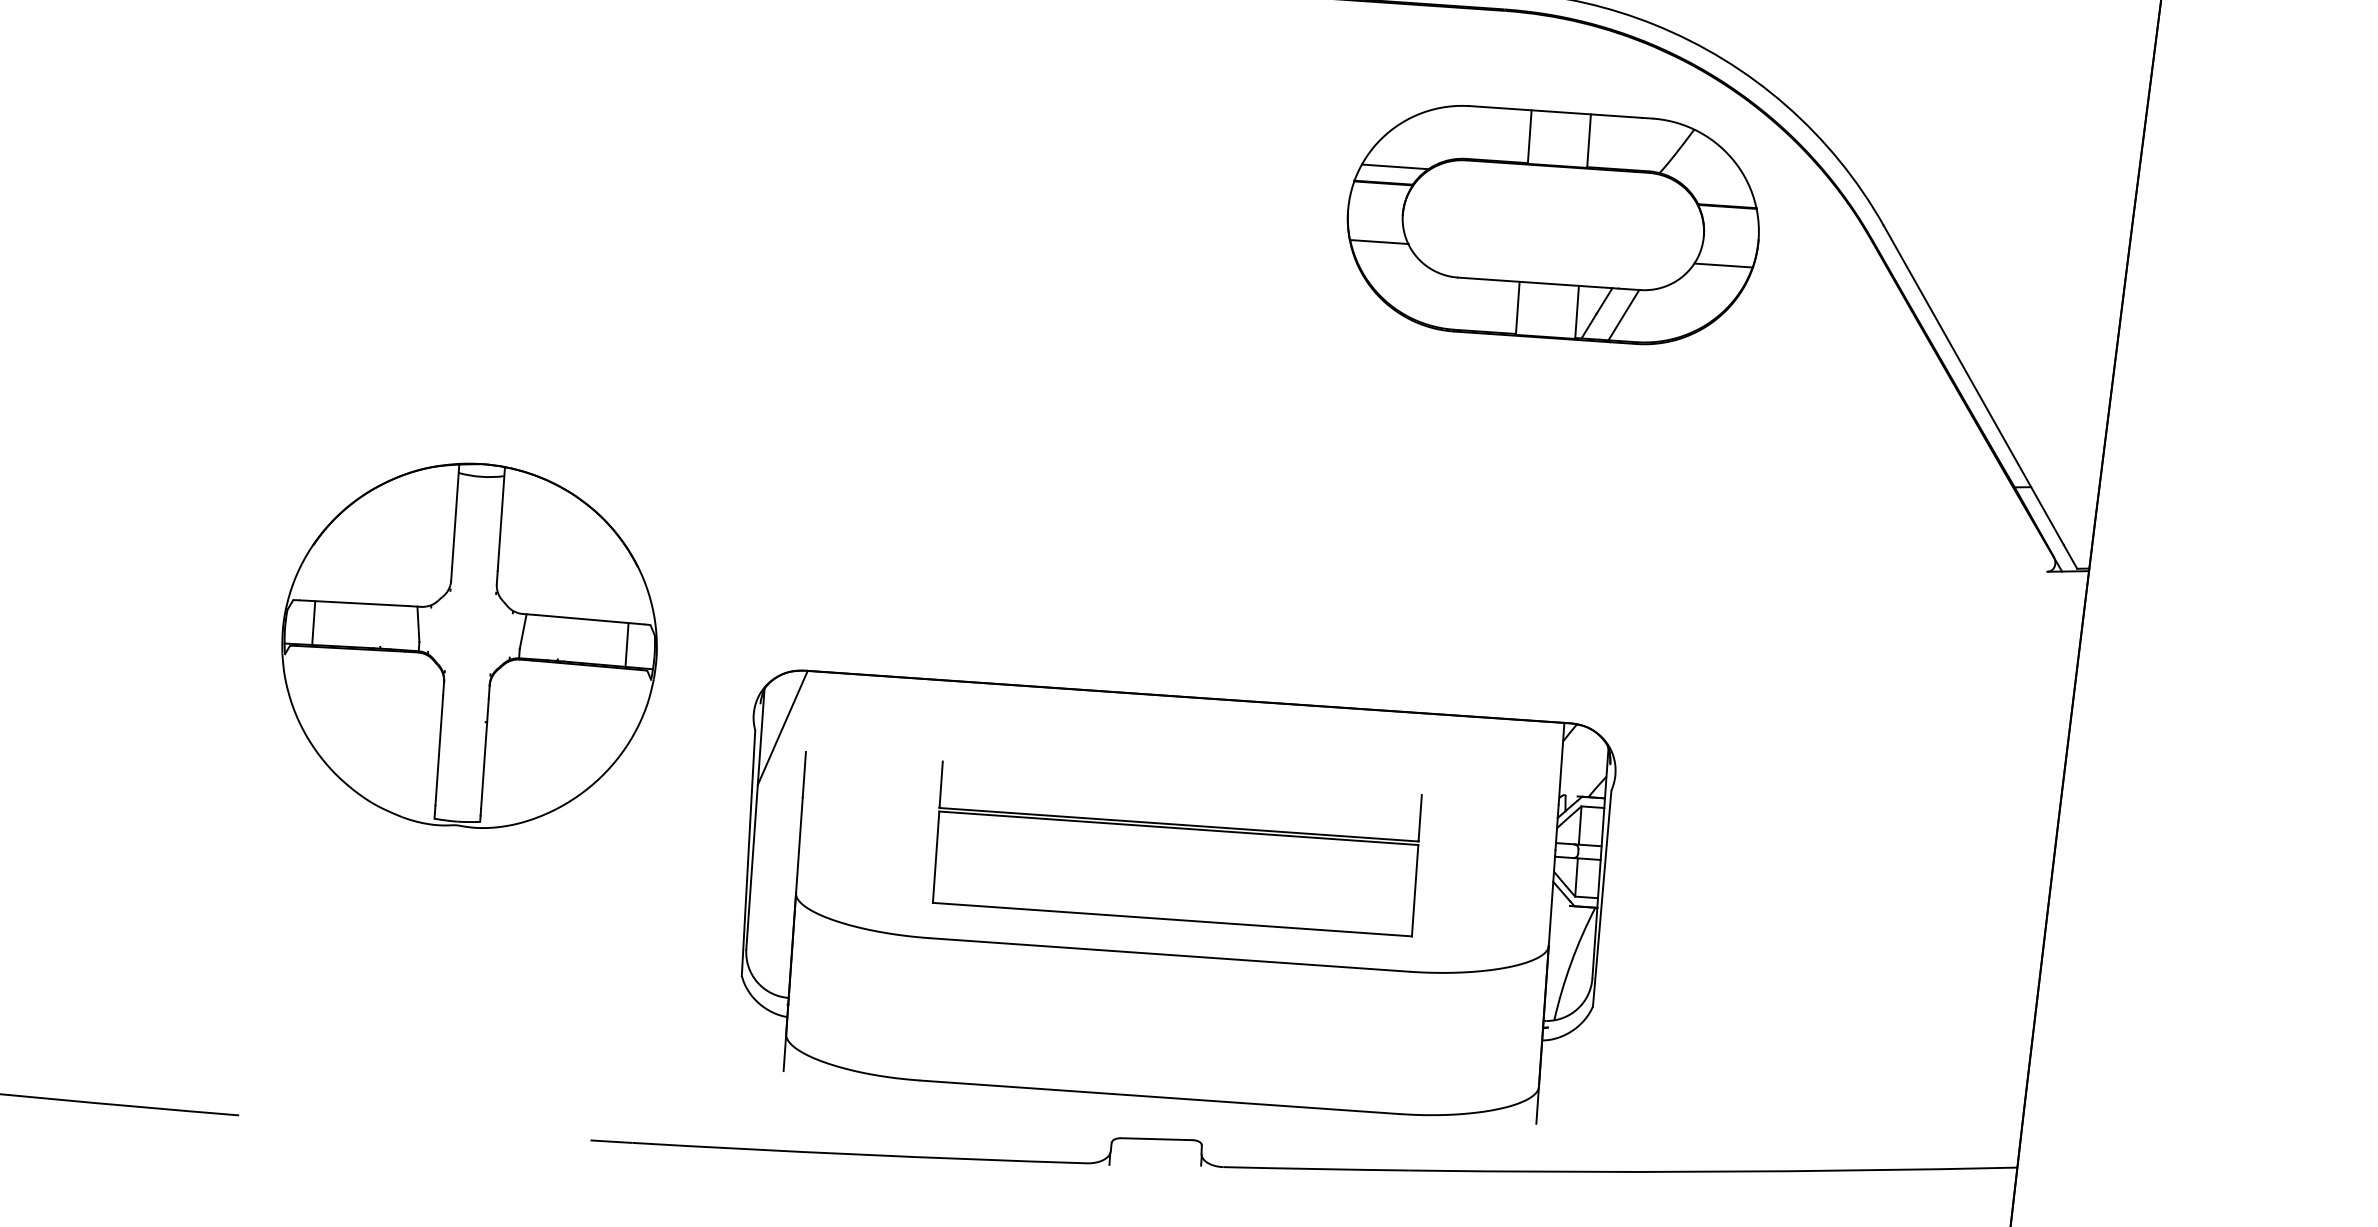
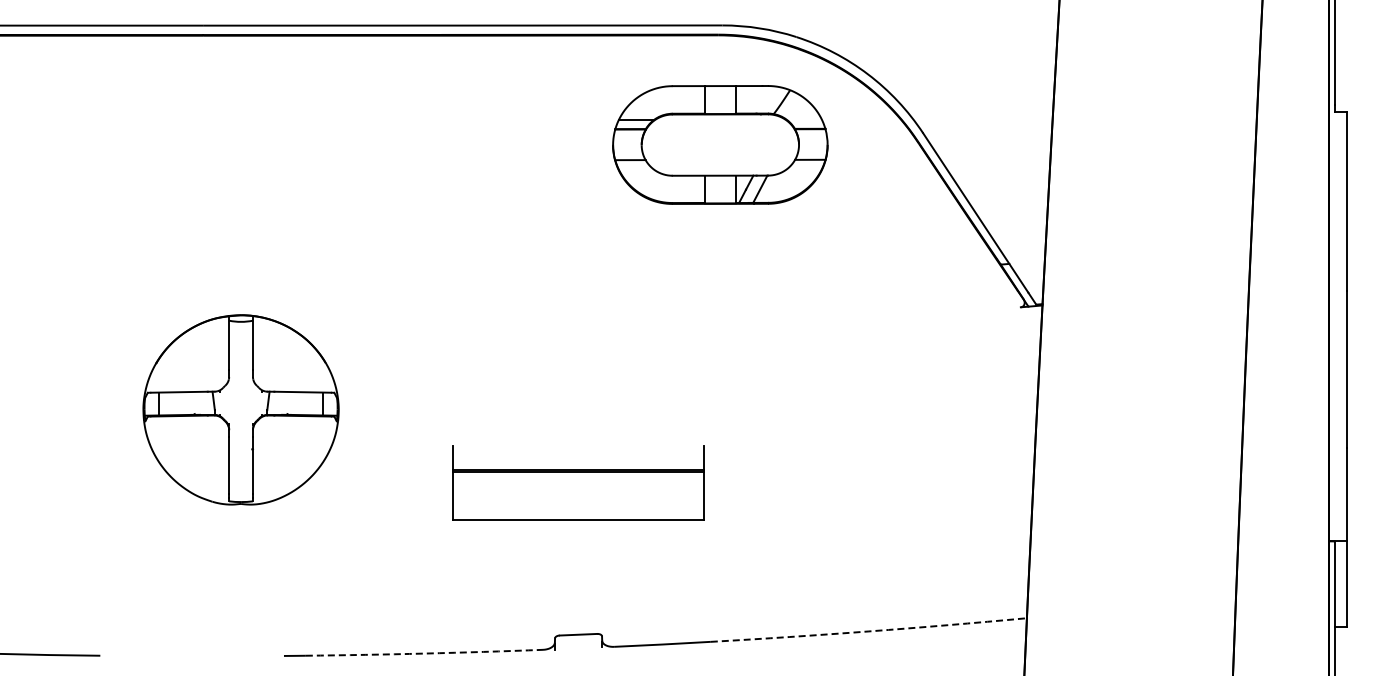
part: (1553, 224) -> (720, 144), moved
part: (468, 644) -> (240, 409), moved
part: (1174, 895) -> (578, 507), removed
arc: (859, 1154) -> (424, 653), solid -> dashed
arc: (1712, 1171) -> (868, 631), solid -> dashed

